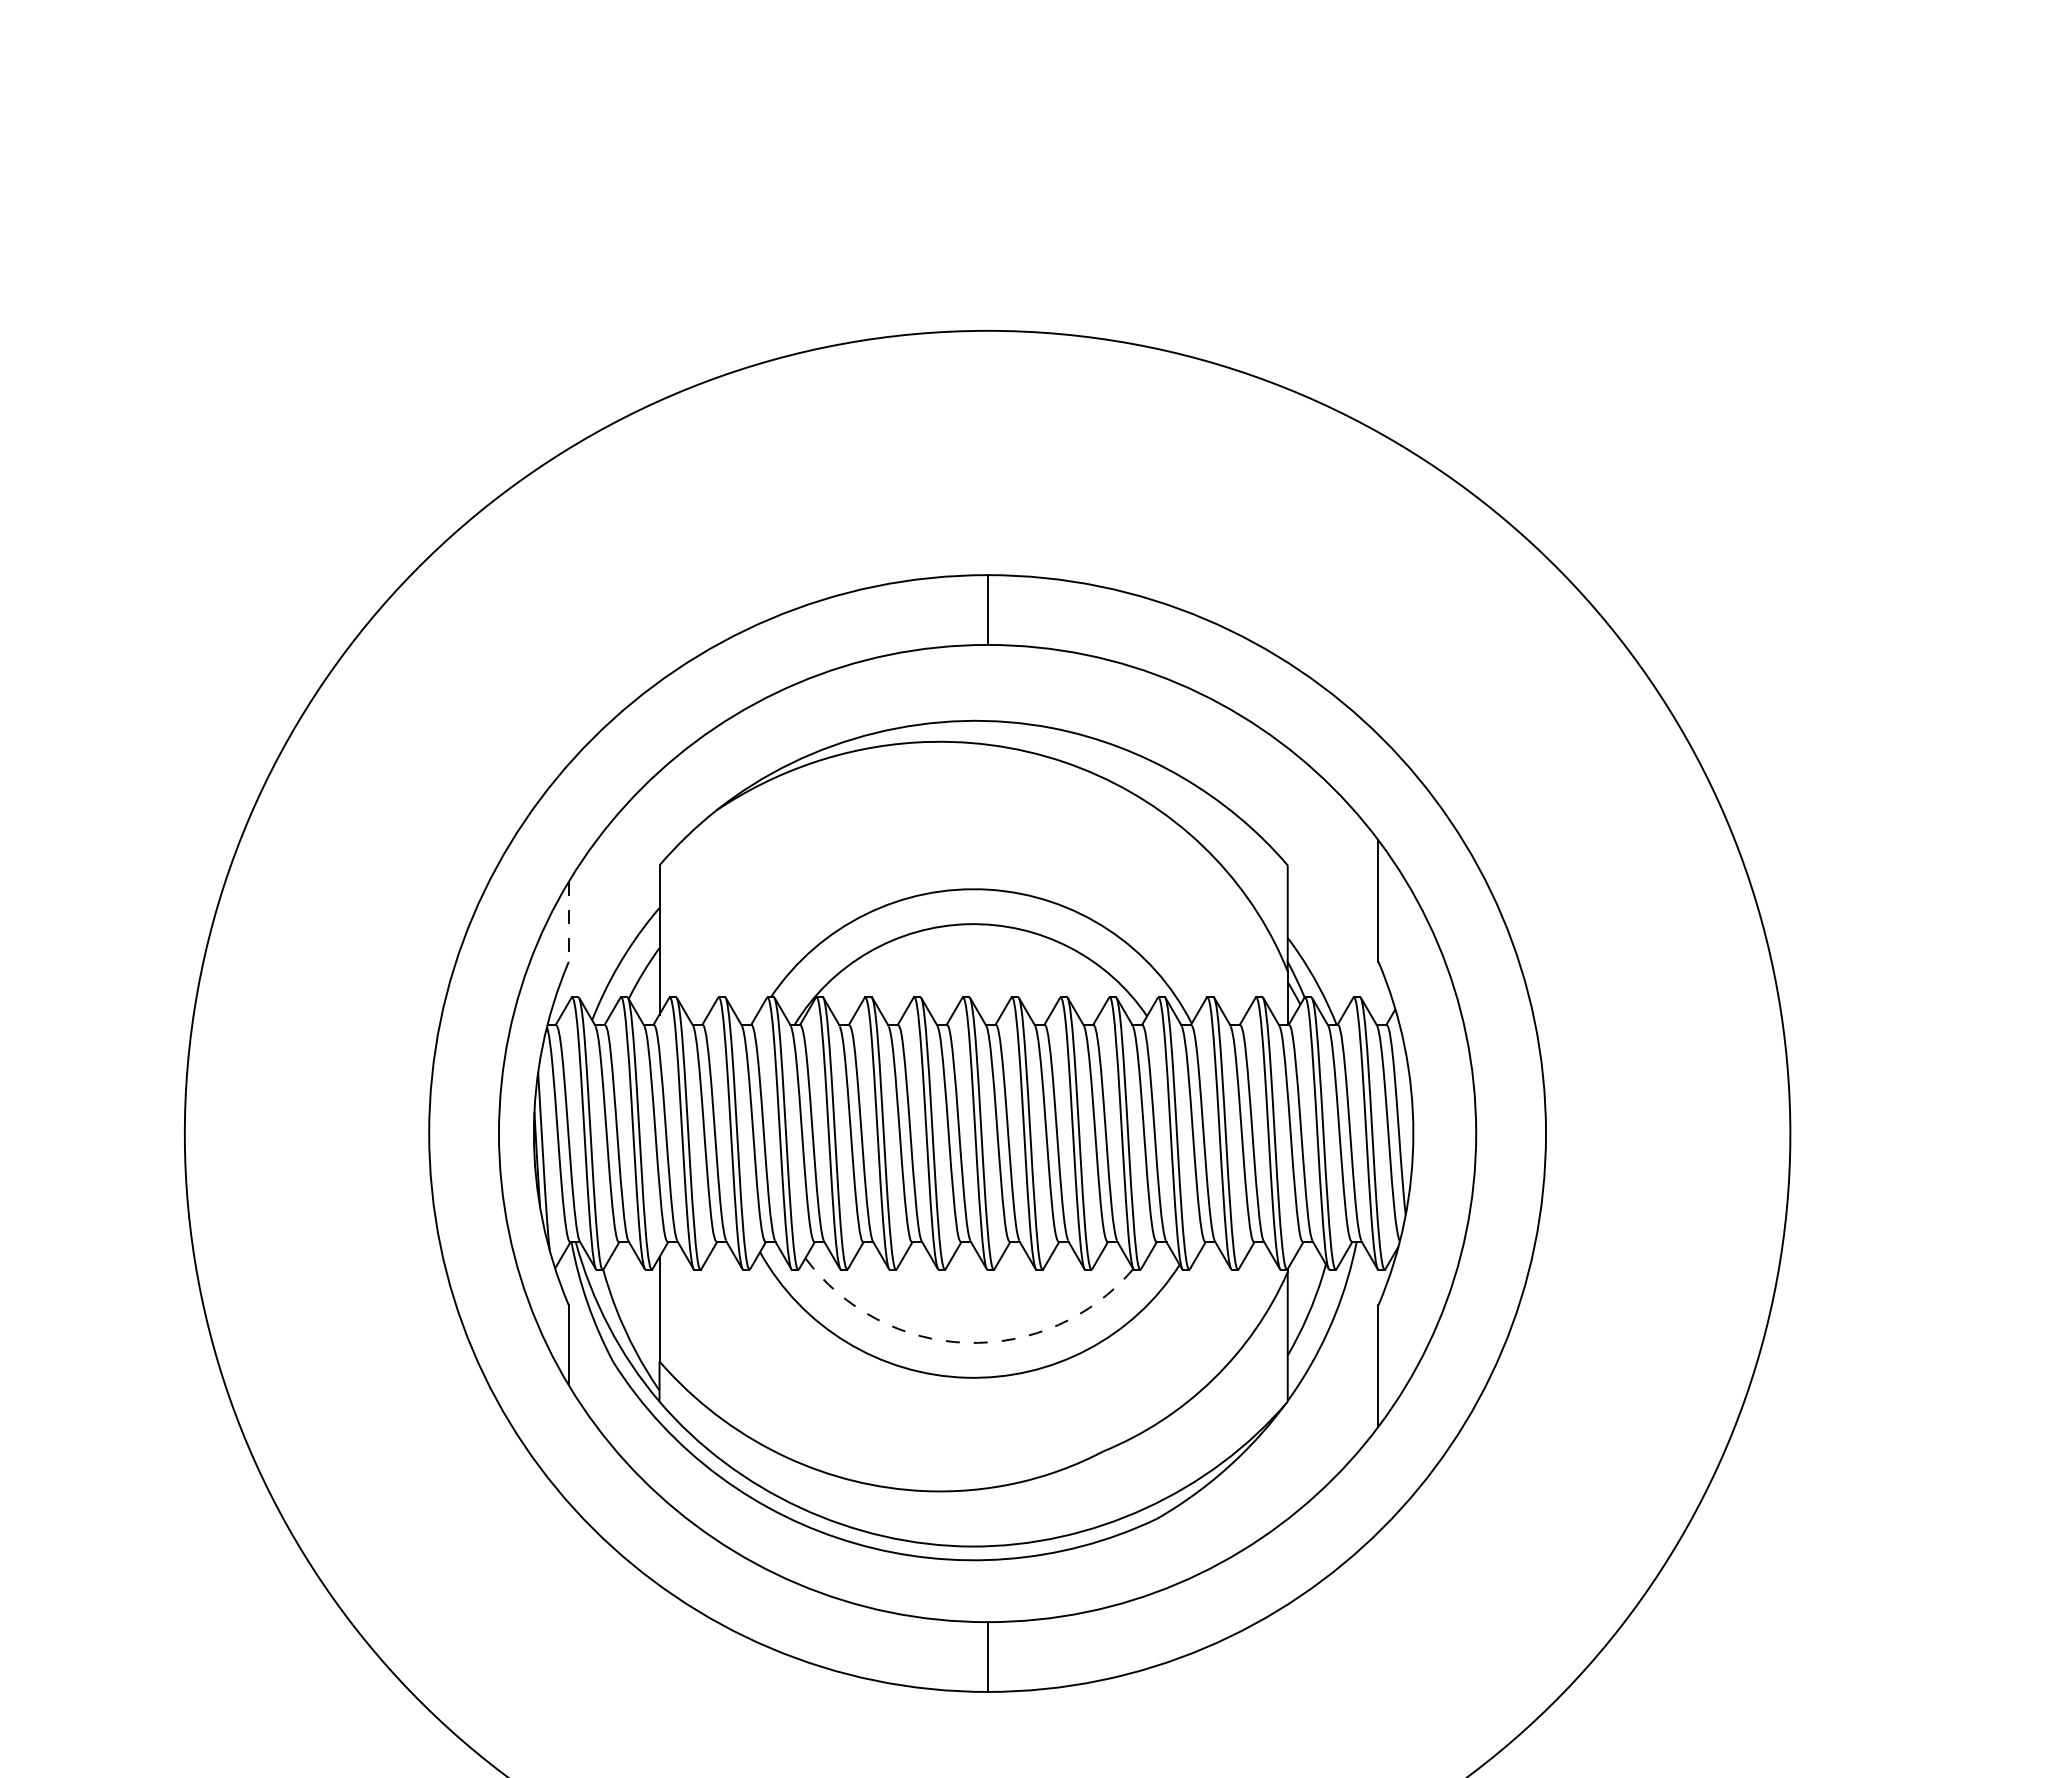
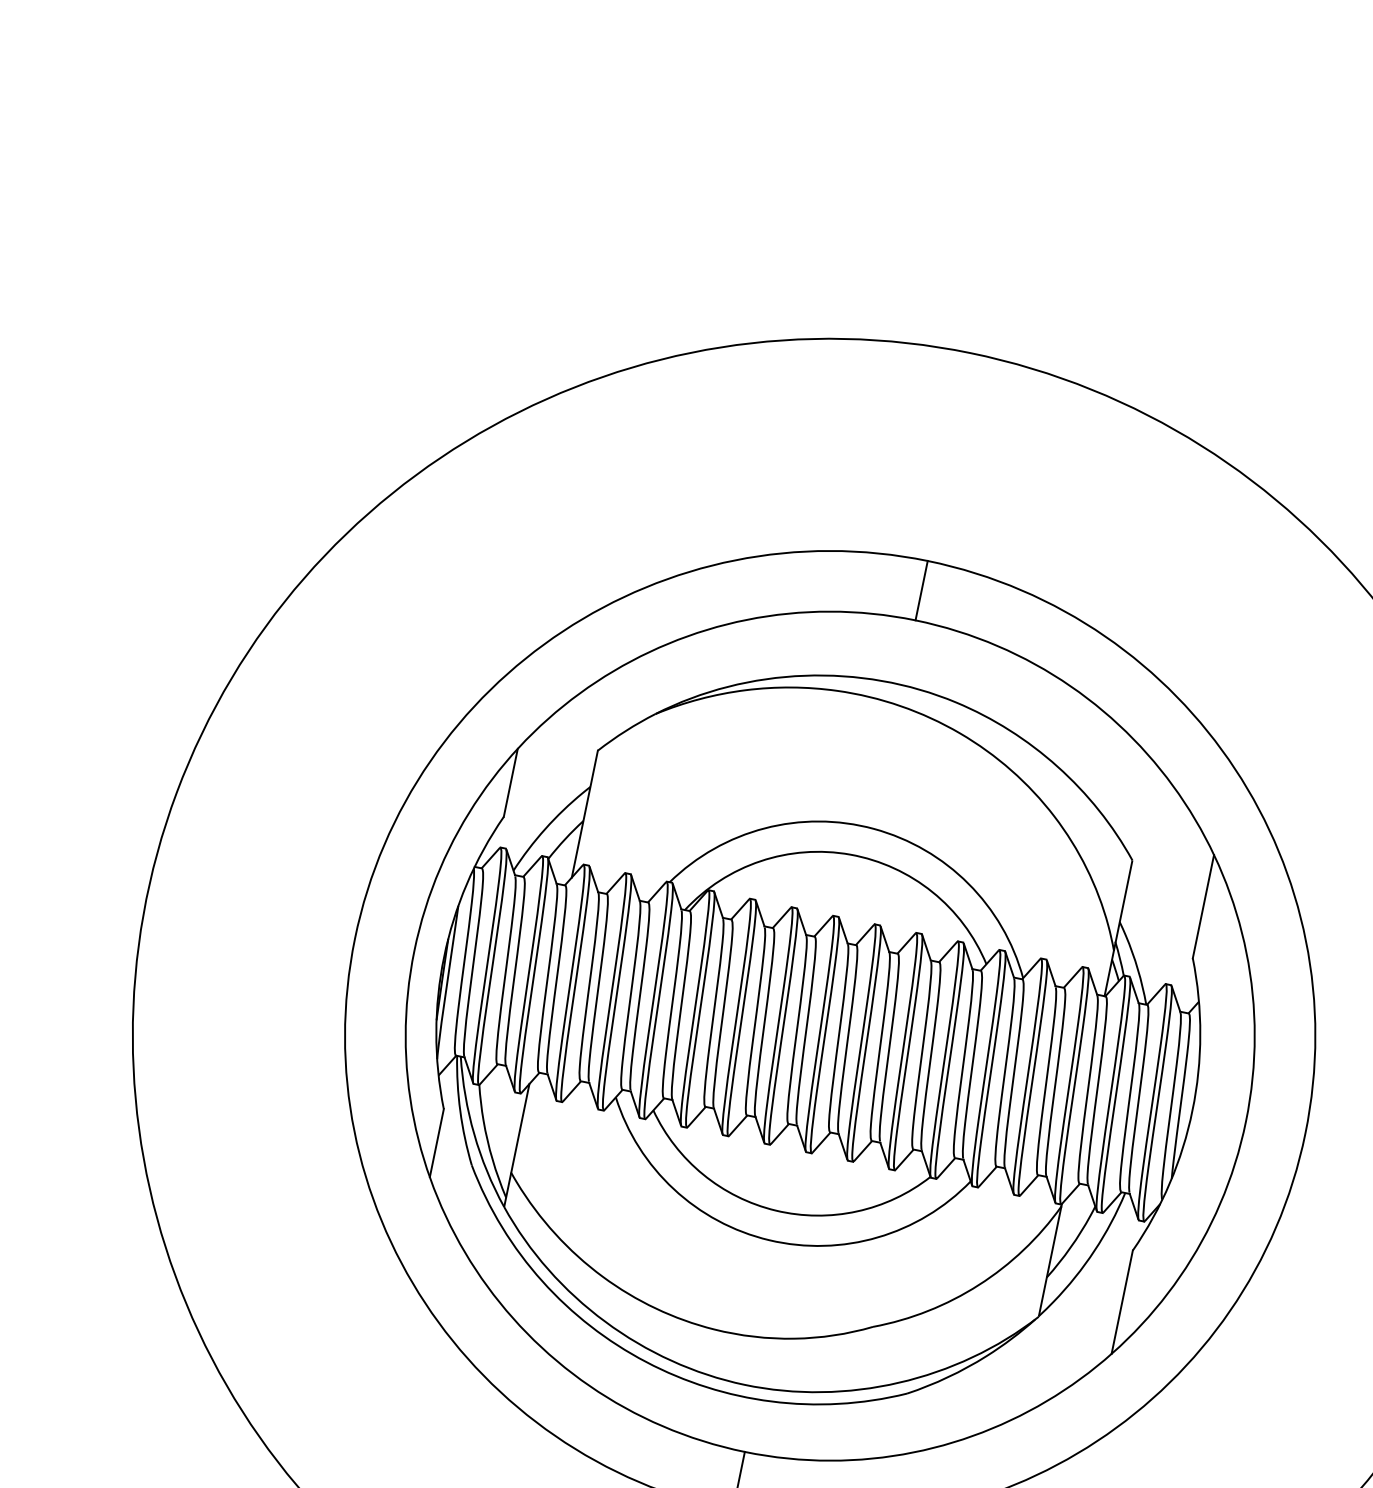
line: (568, 921) -> (510, 782), dashed -> solid
arc: (966, 1342) -> (775, 1210), dashed -> solid

